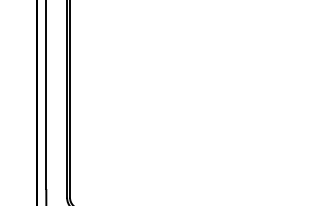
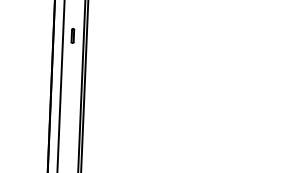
line: (55, 28) -> (72, 36), added

